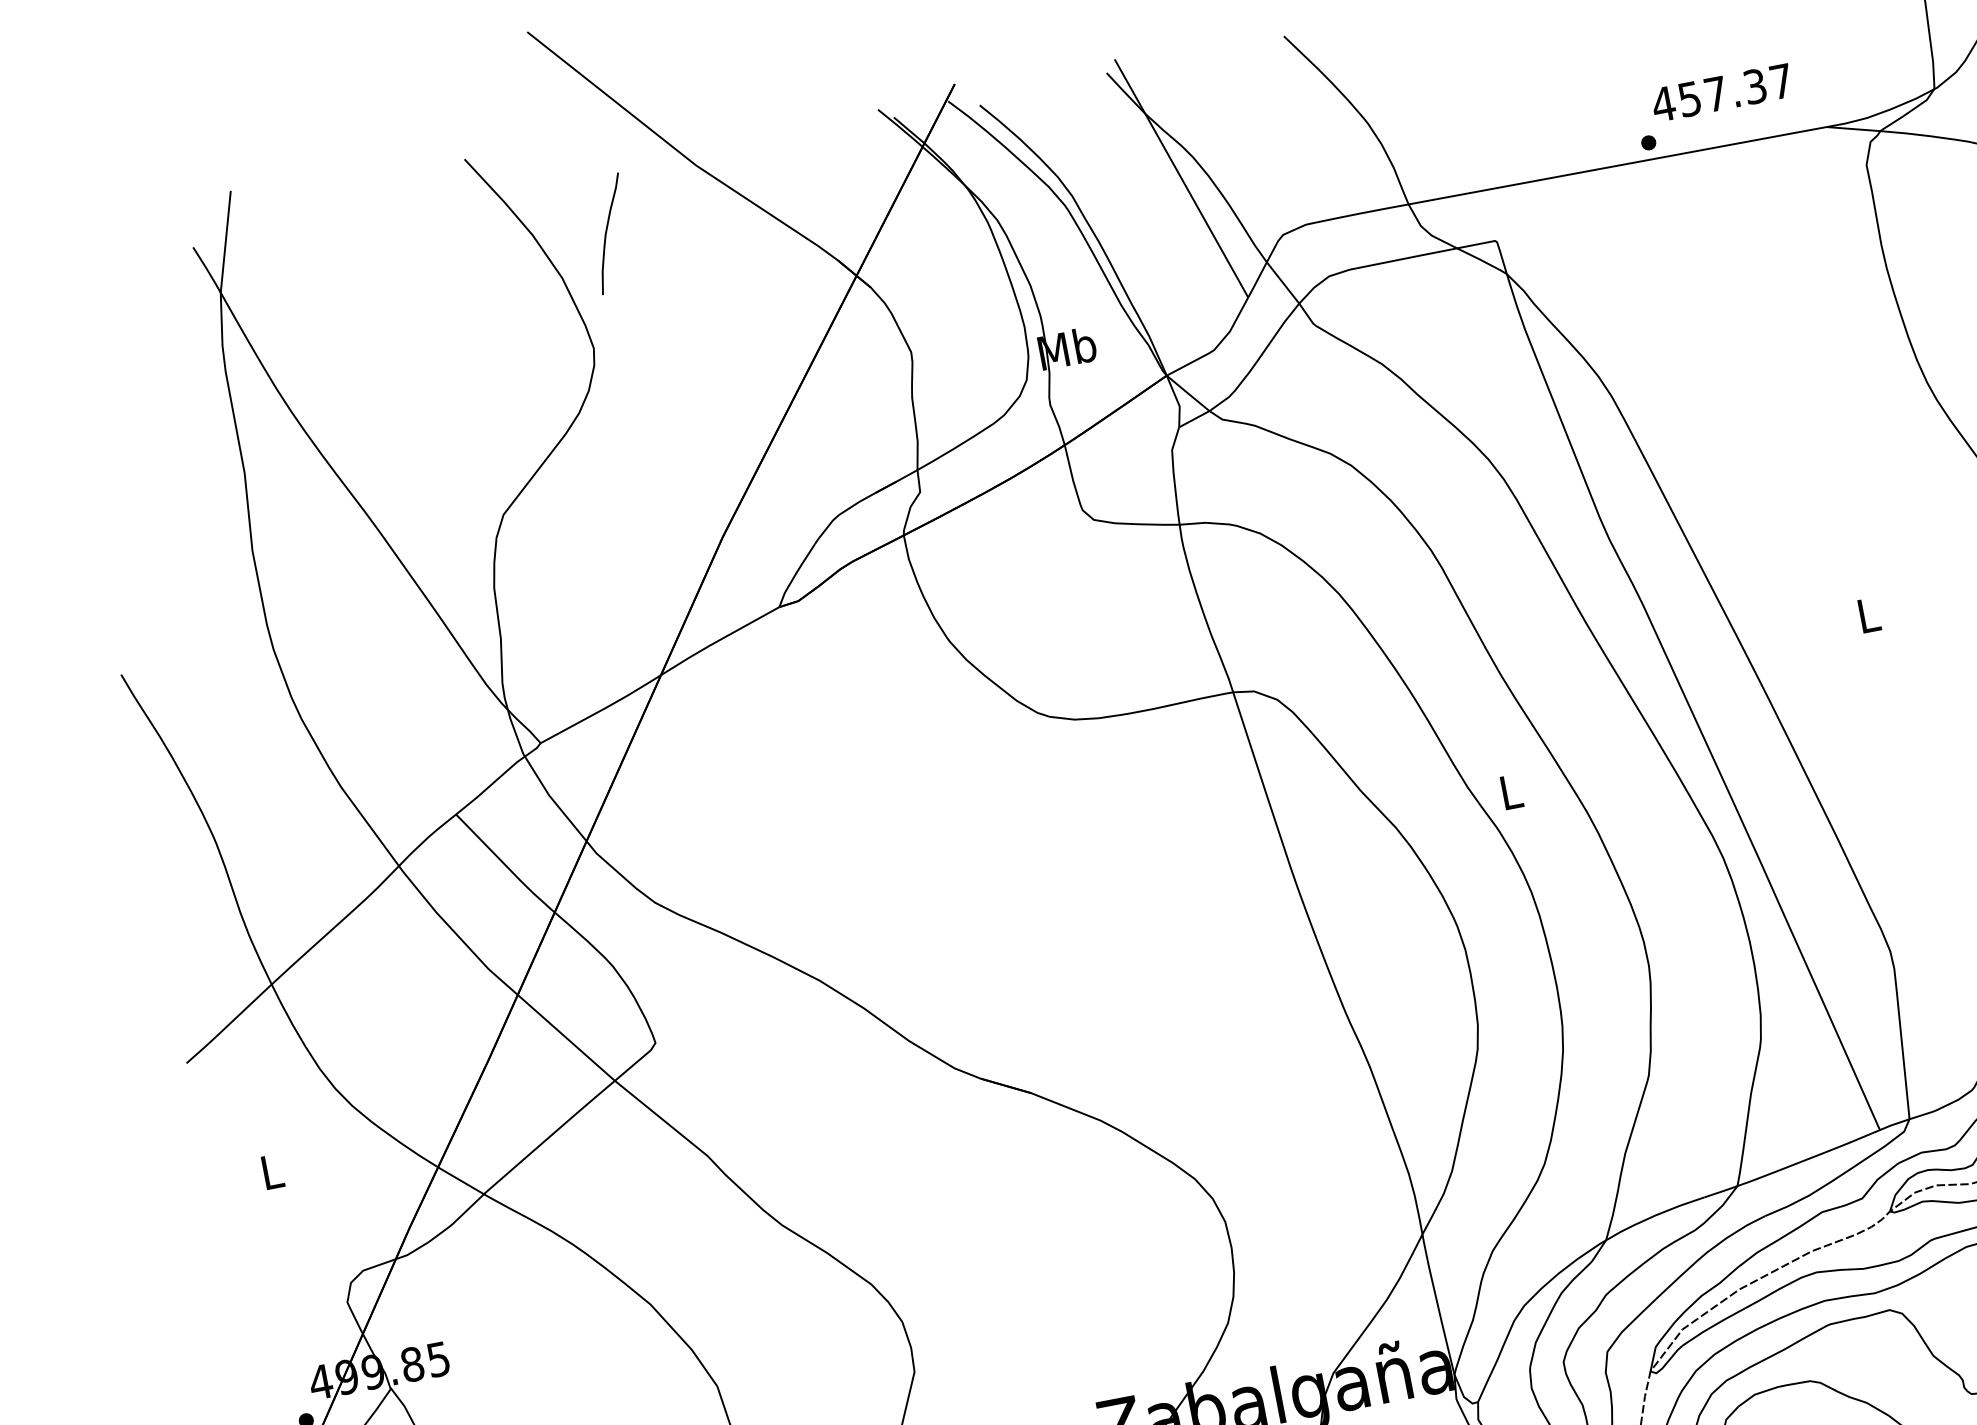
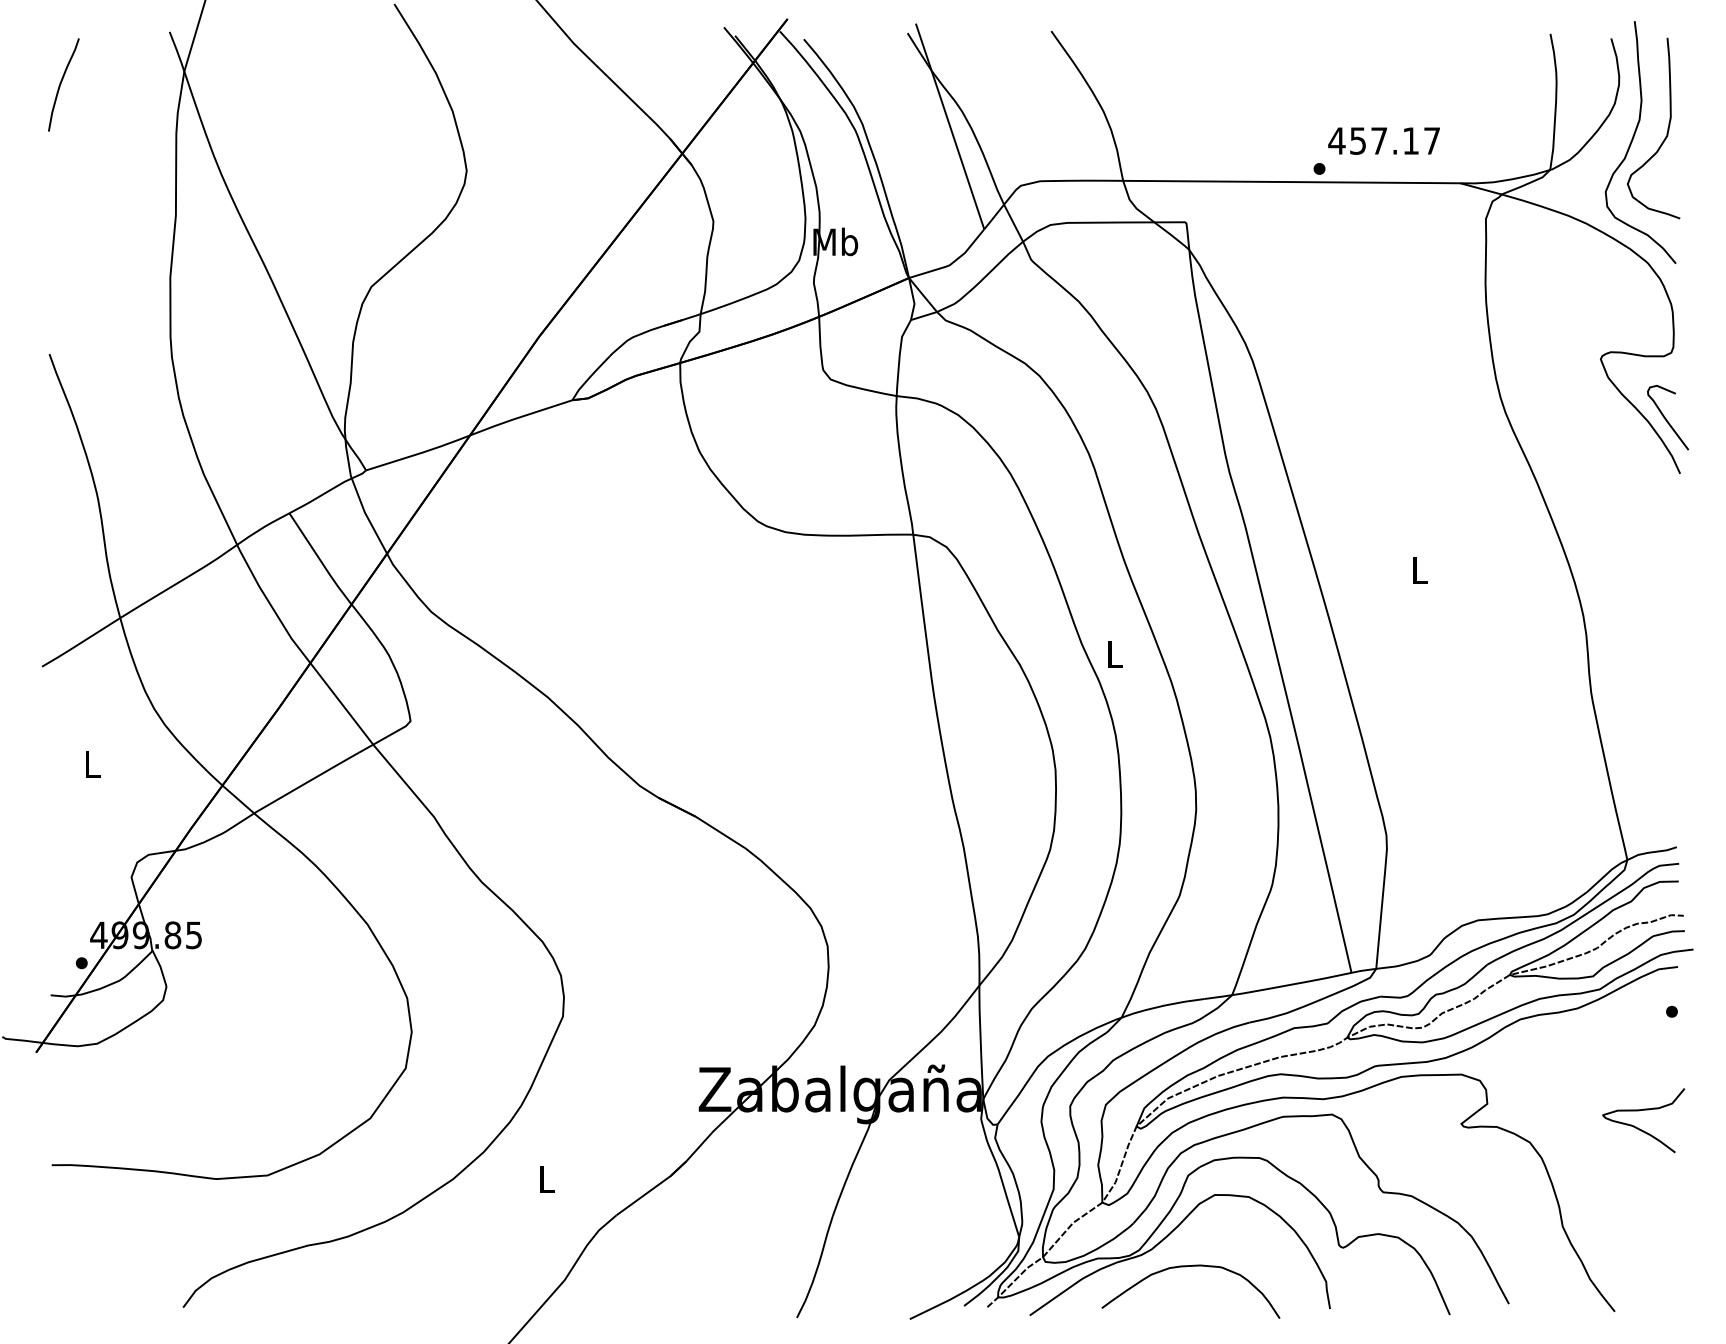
text: (1754, 86) -> (1410, 140), 457.37 -> 457.17
curve: (607, 233) -> (61, 84), moved

